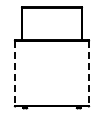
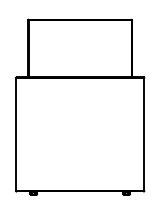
line: (14, 73) -> (15, 134), dashed -> solid
line: (89, 73) -> (145, 134), dashed -> solid

